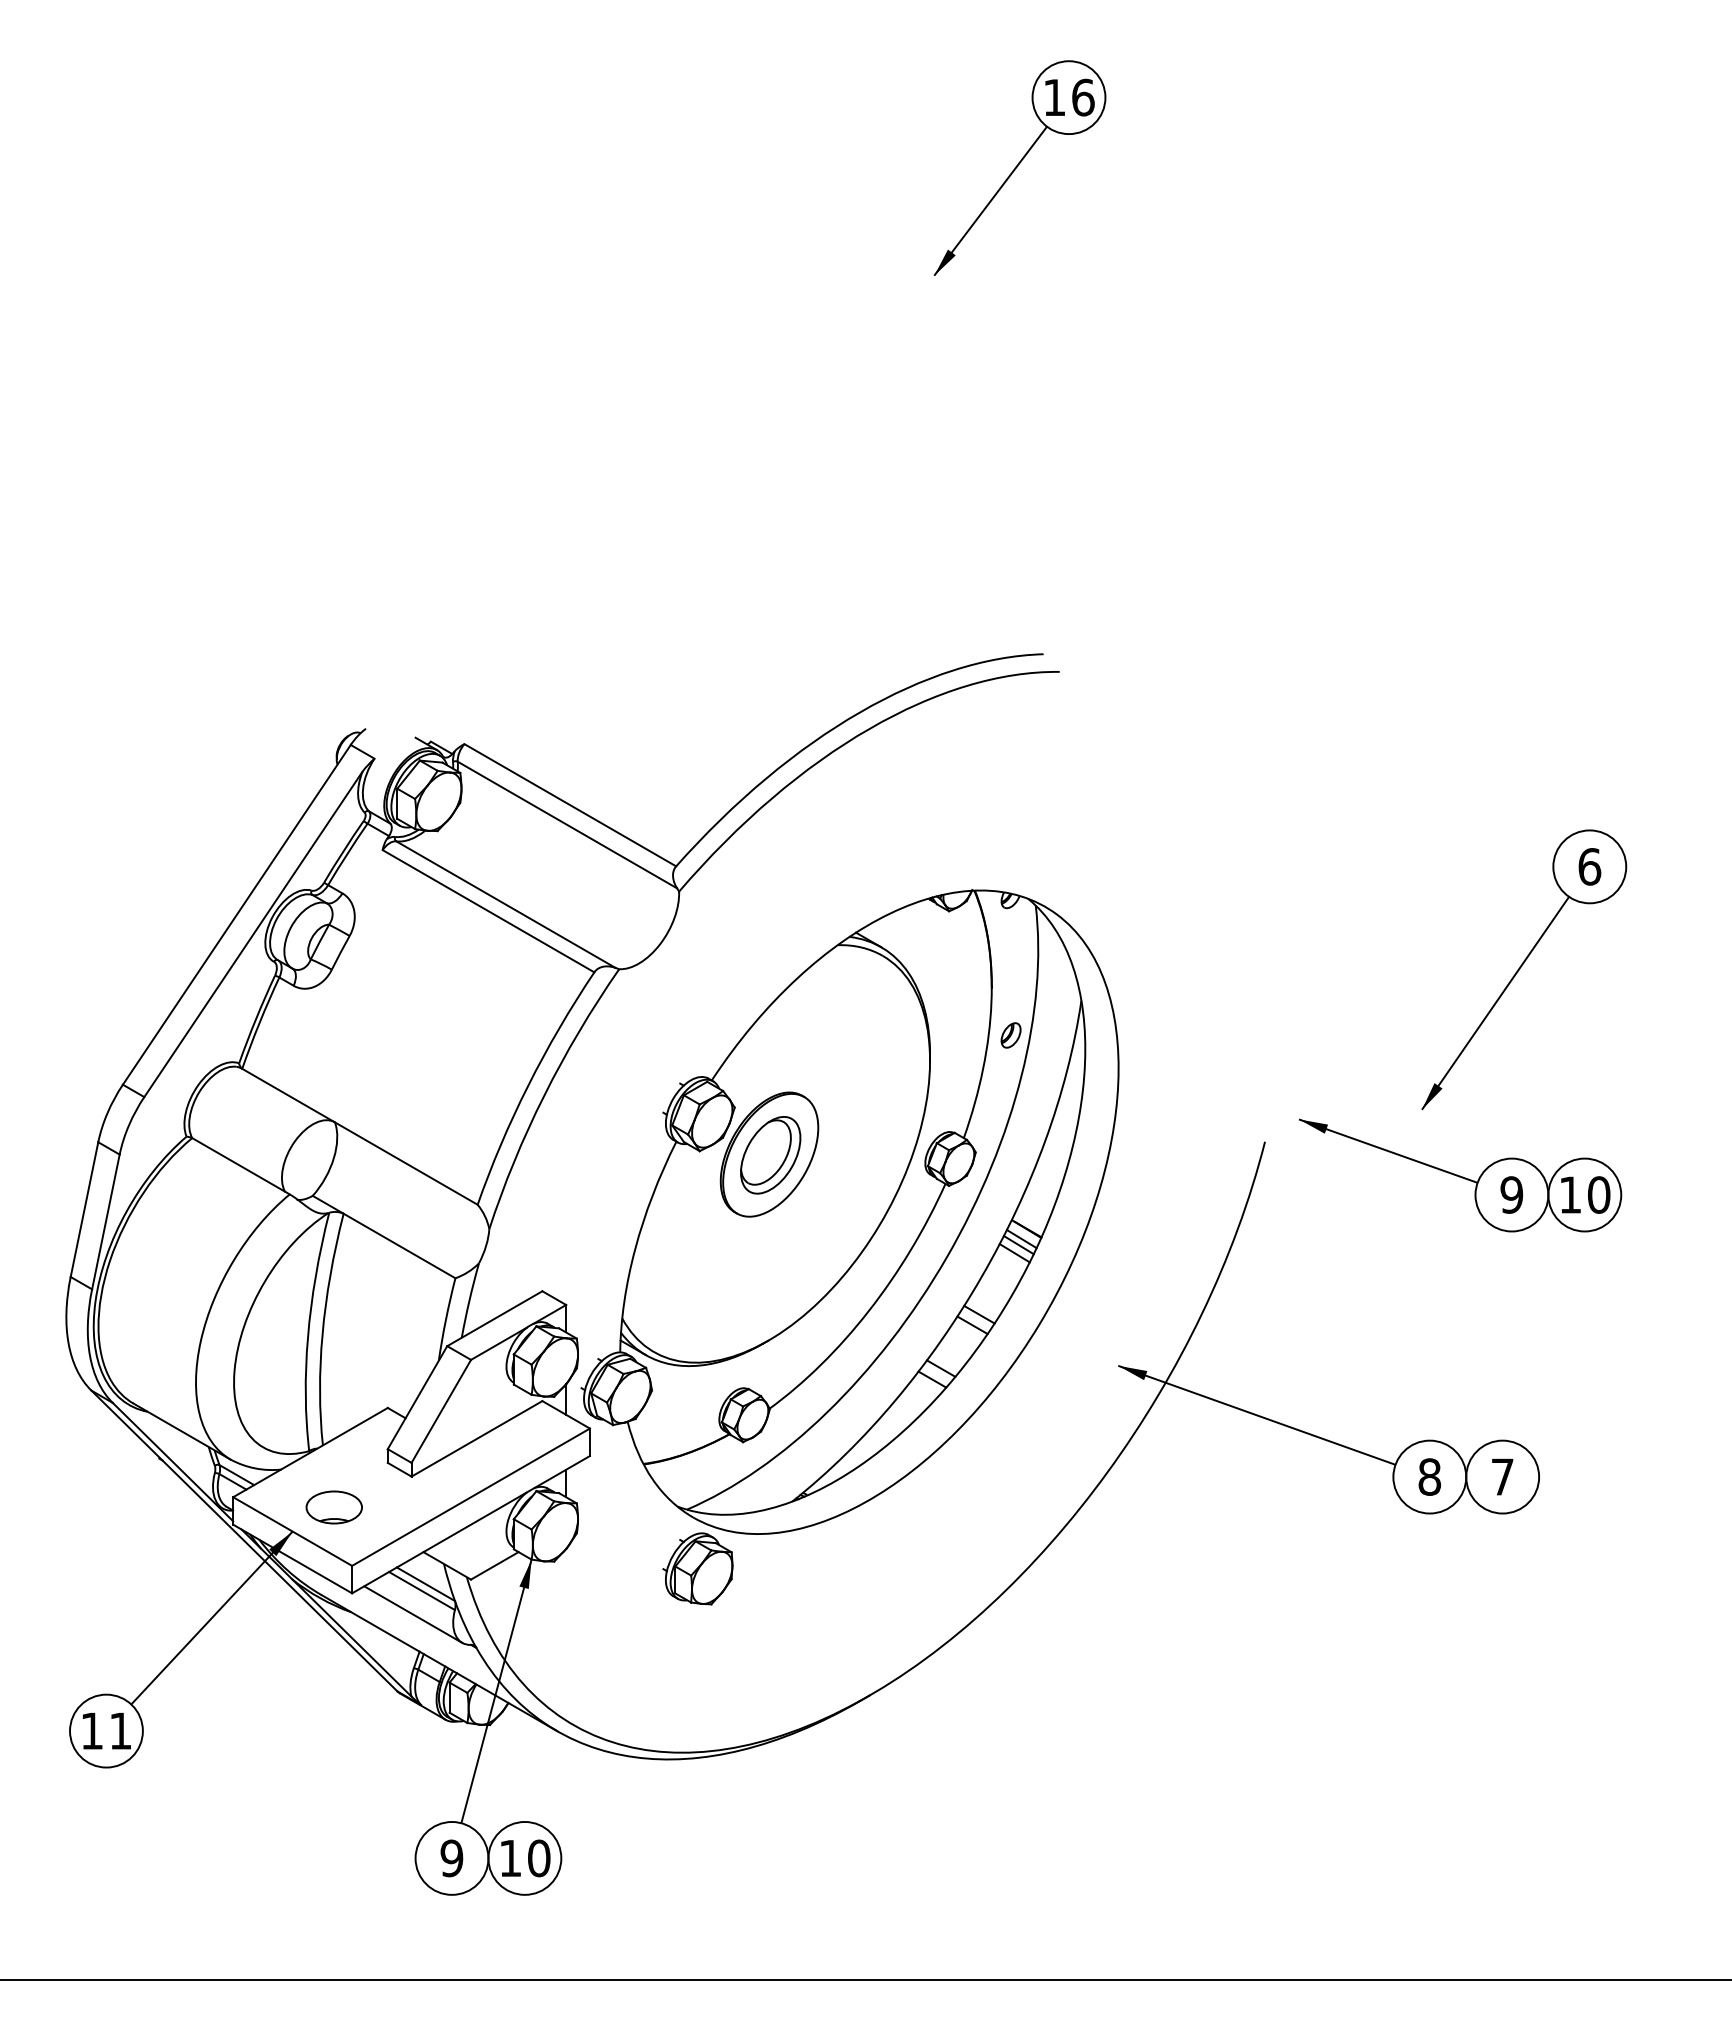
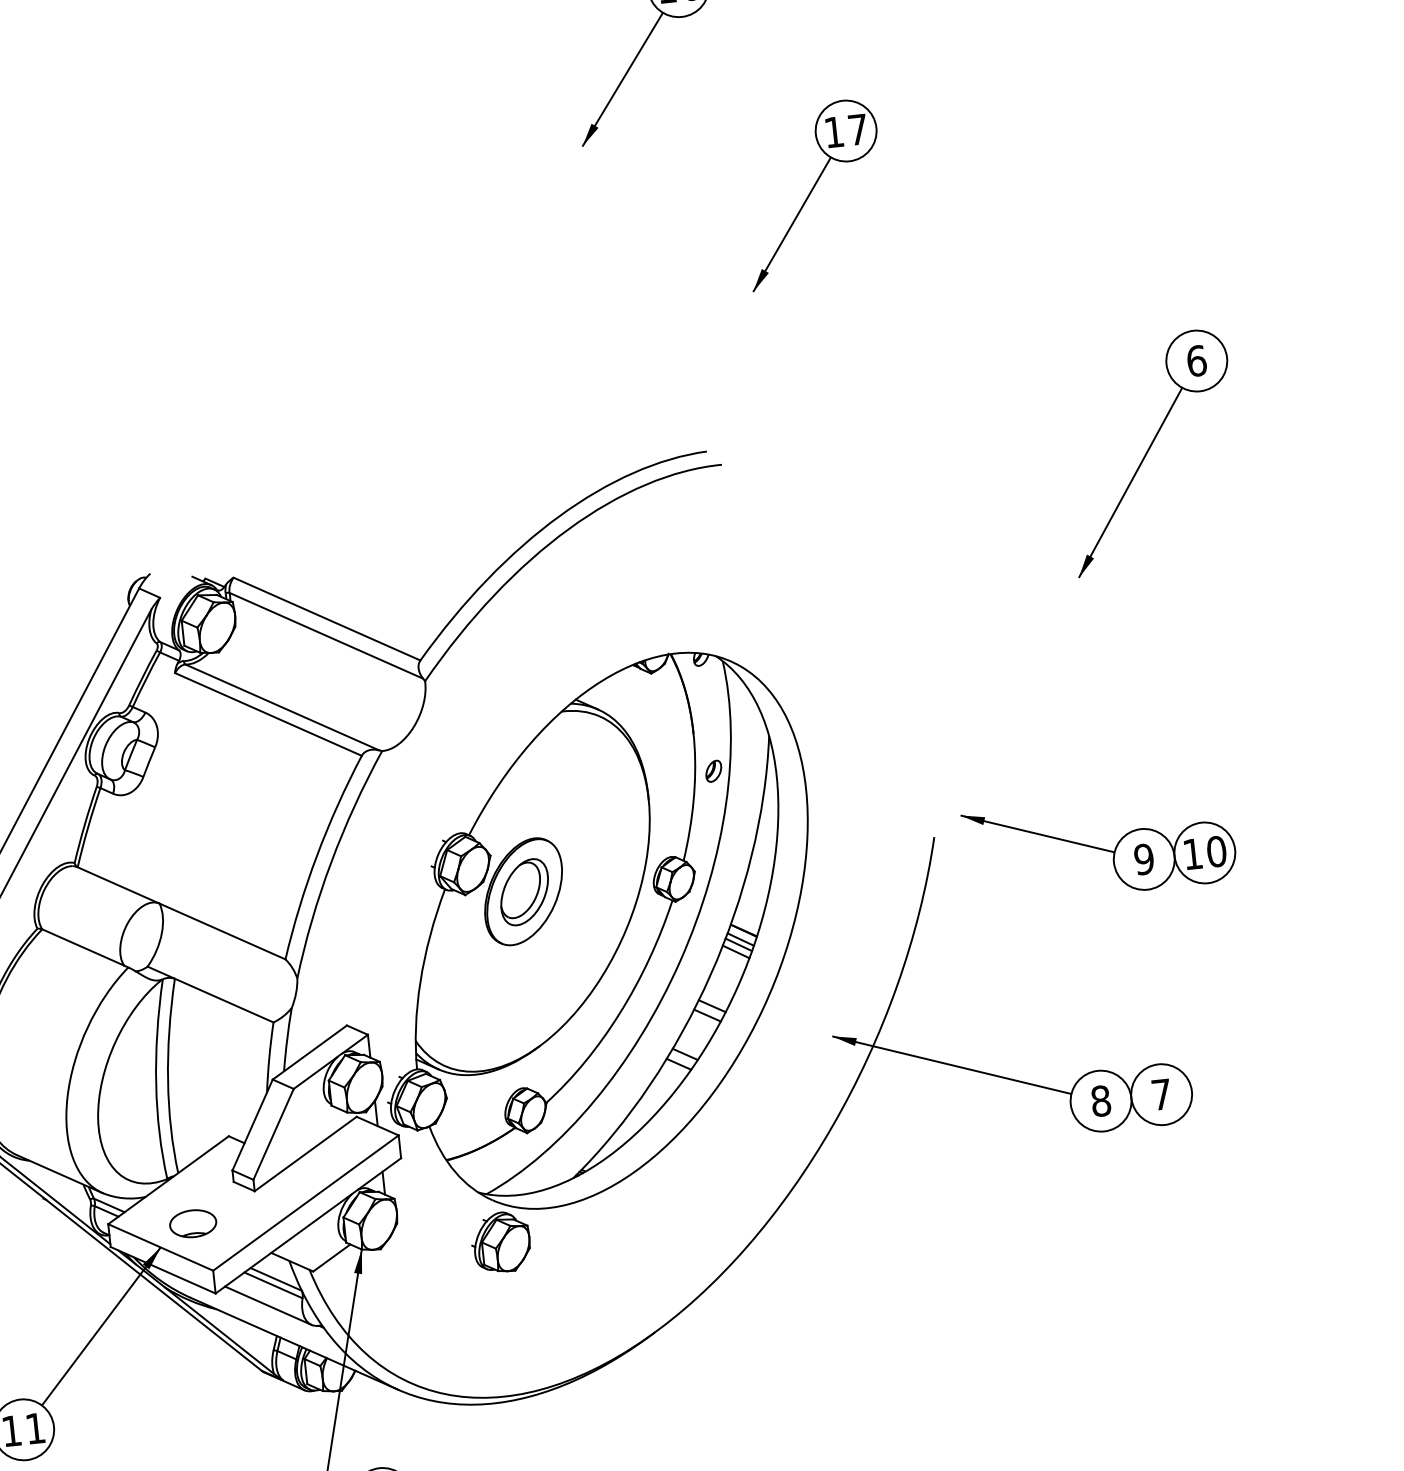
part: (1202, 361) -> (813, 194), added
part: (1524, 969) -> (1151, 452), moved

